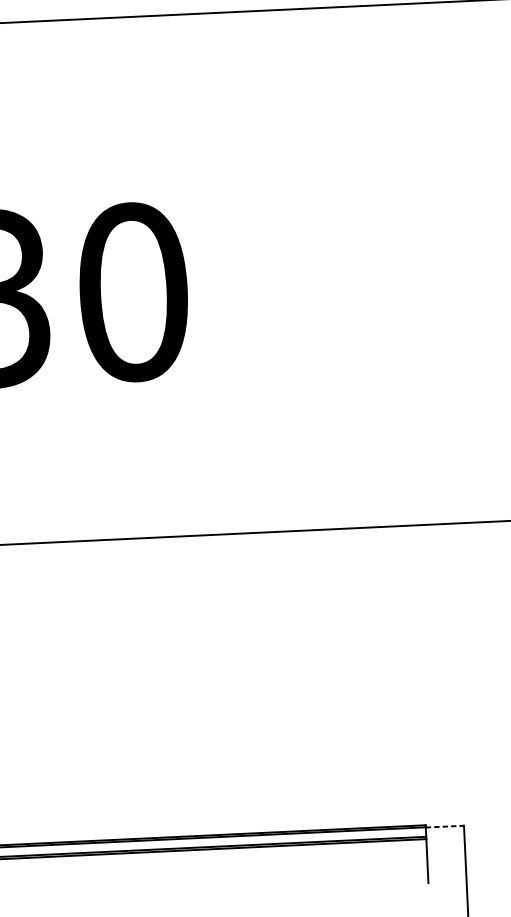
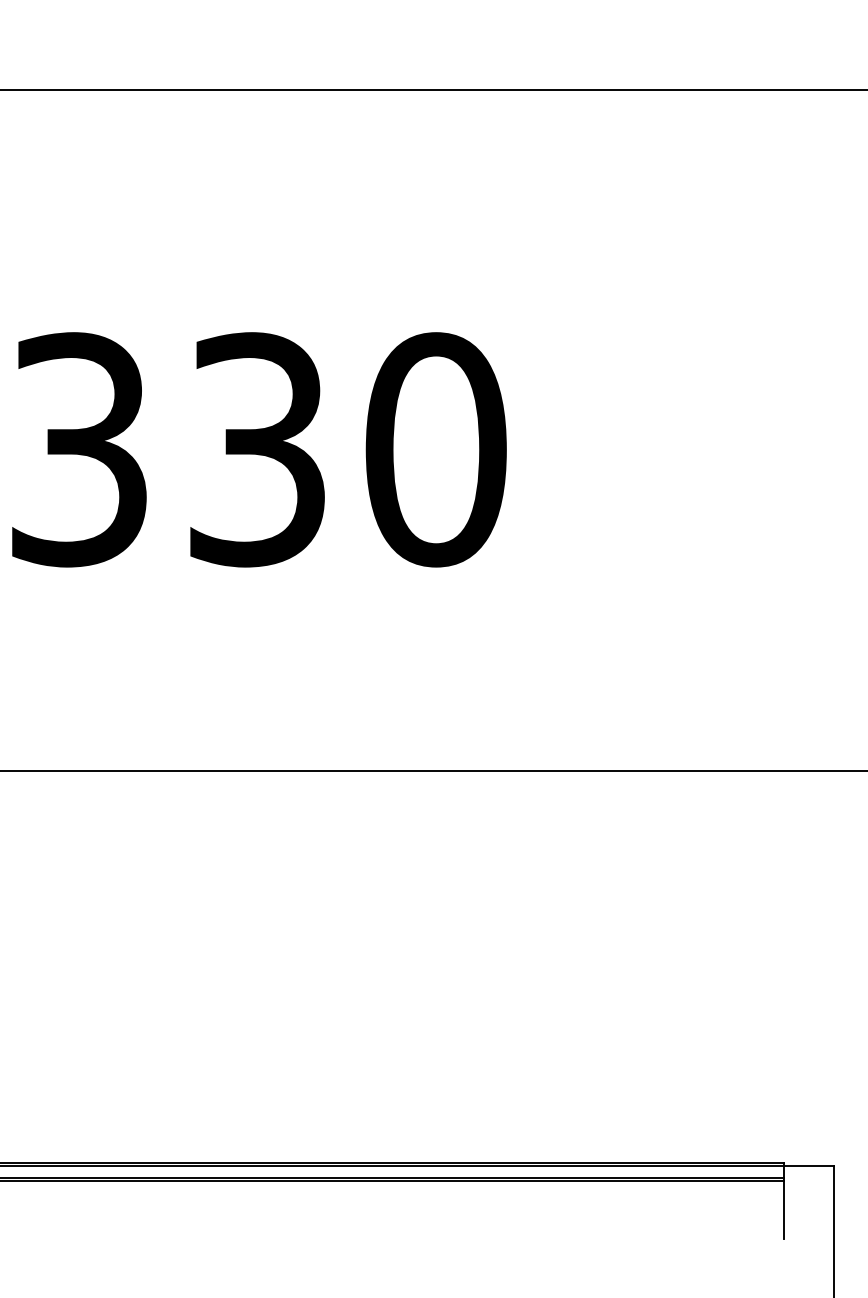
line: (445, 826) -> (809, 1166), dashed -> solid

